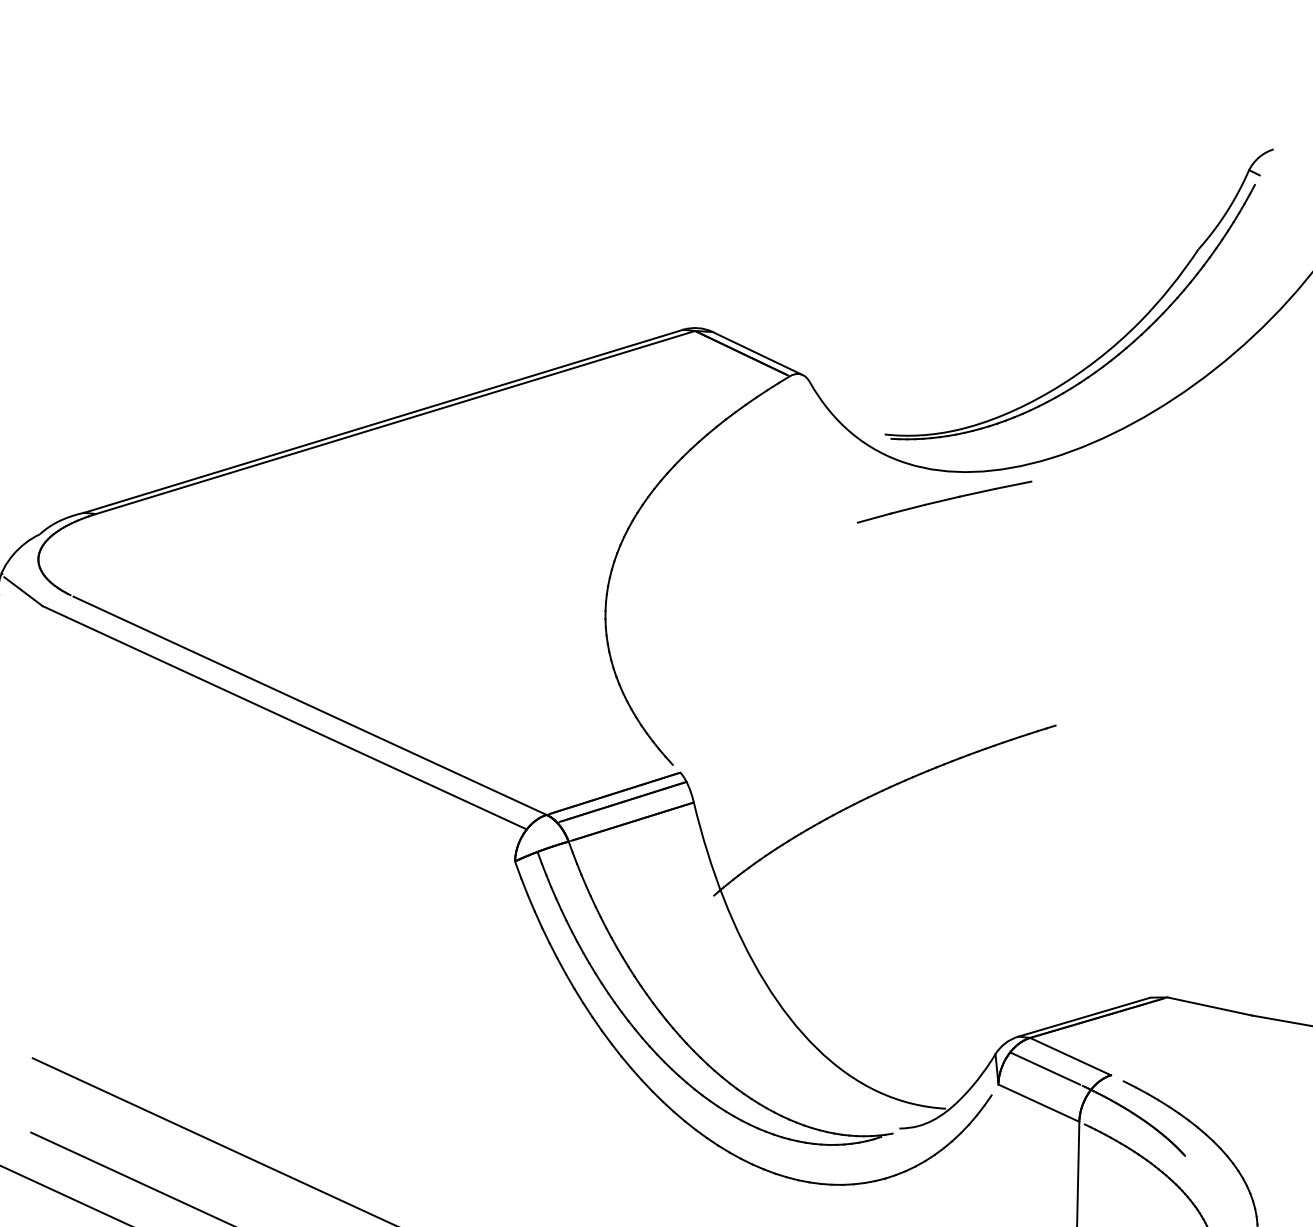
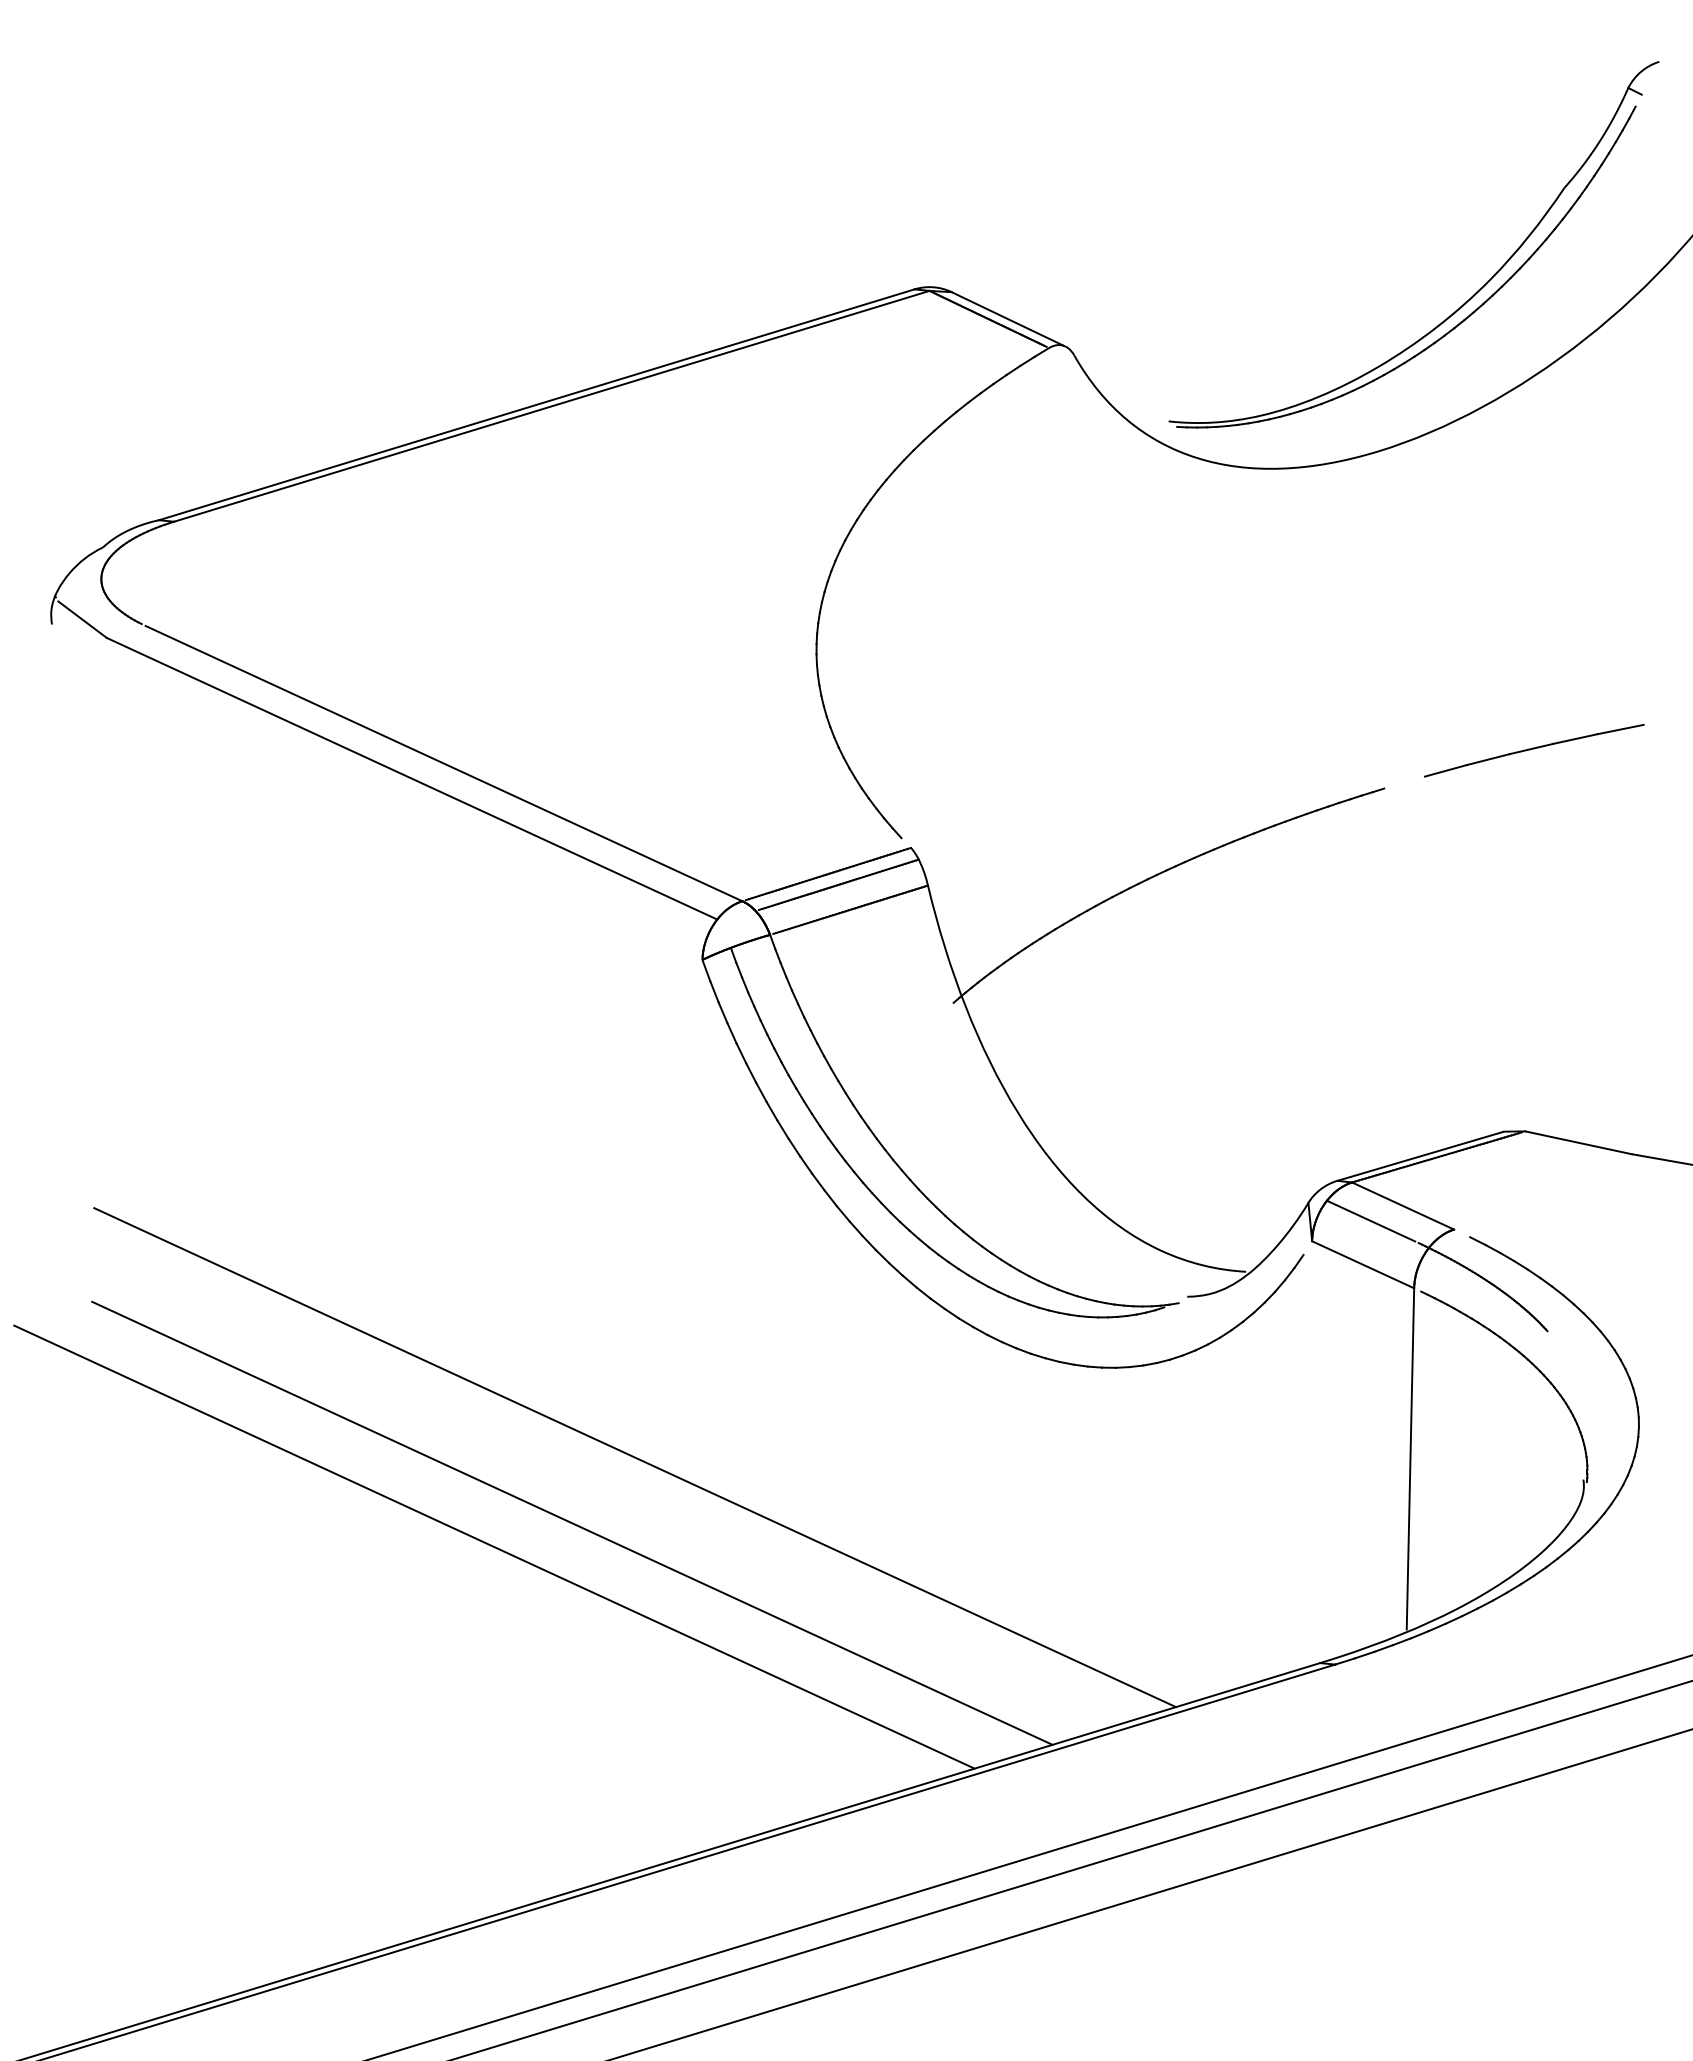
part: (944, 501) -> (1534, 750), moved

